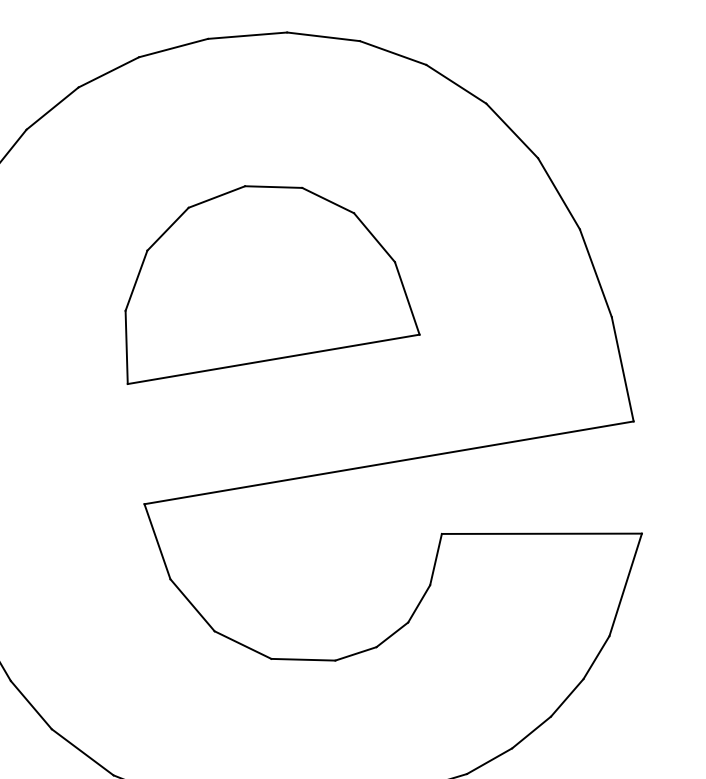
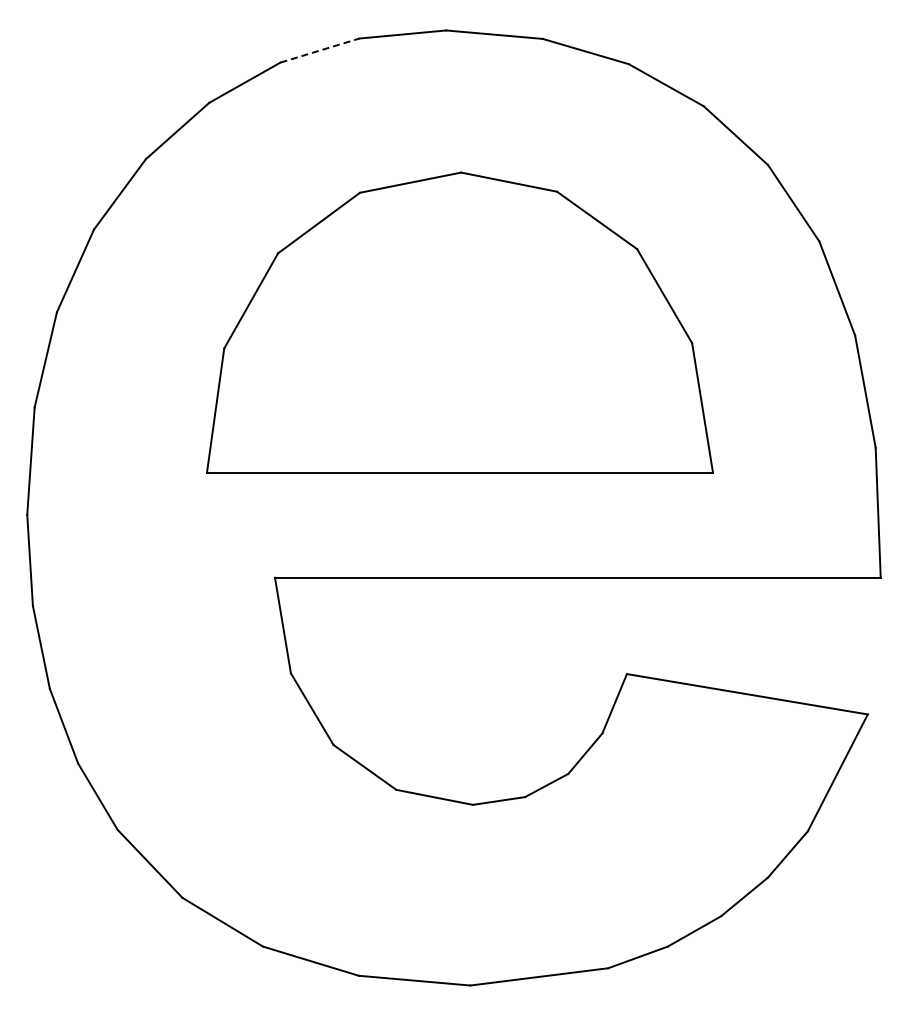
line: (109, 72) -> (320, 50), solid -> dashed
part: (258, 272) -> (459, 322), size x1.4

